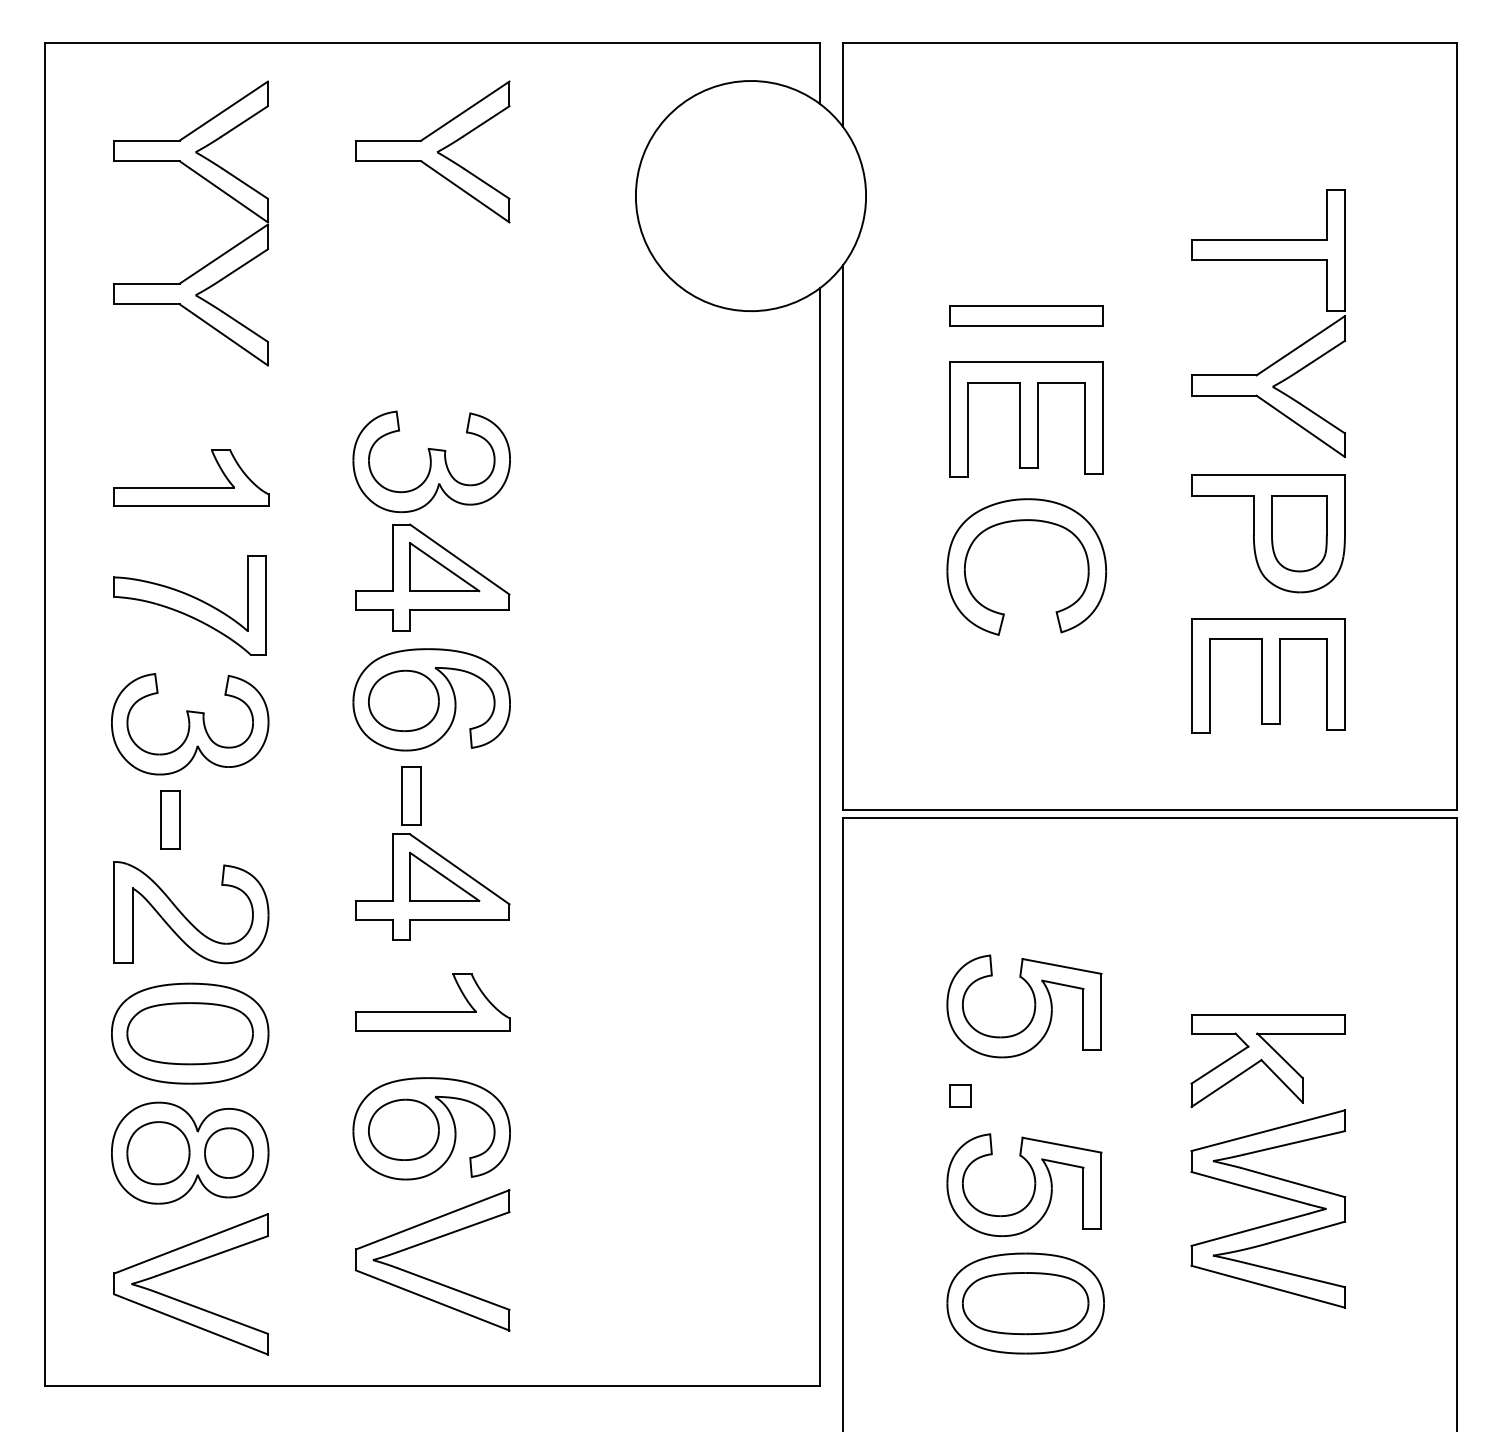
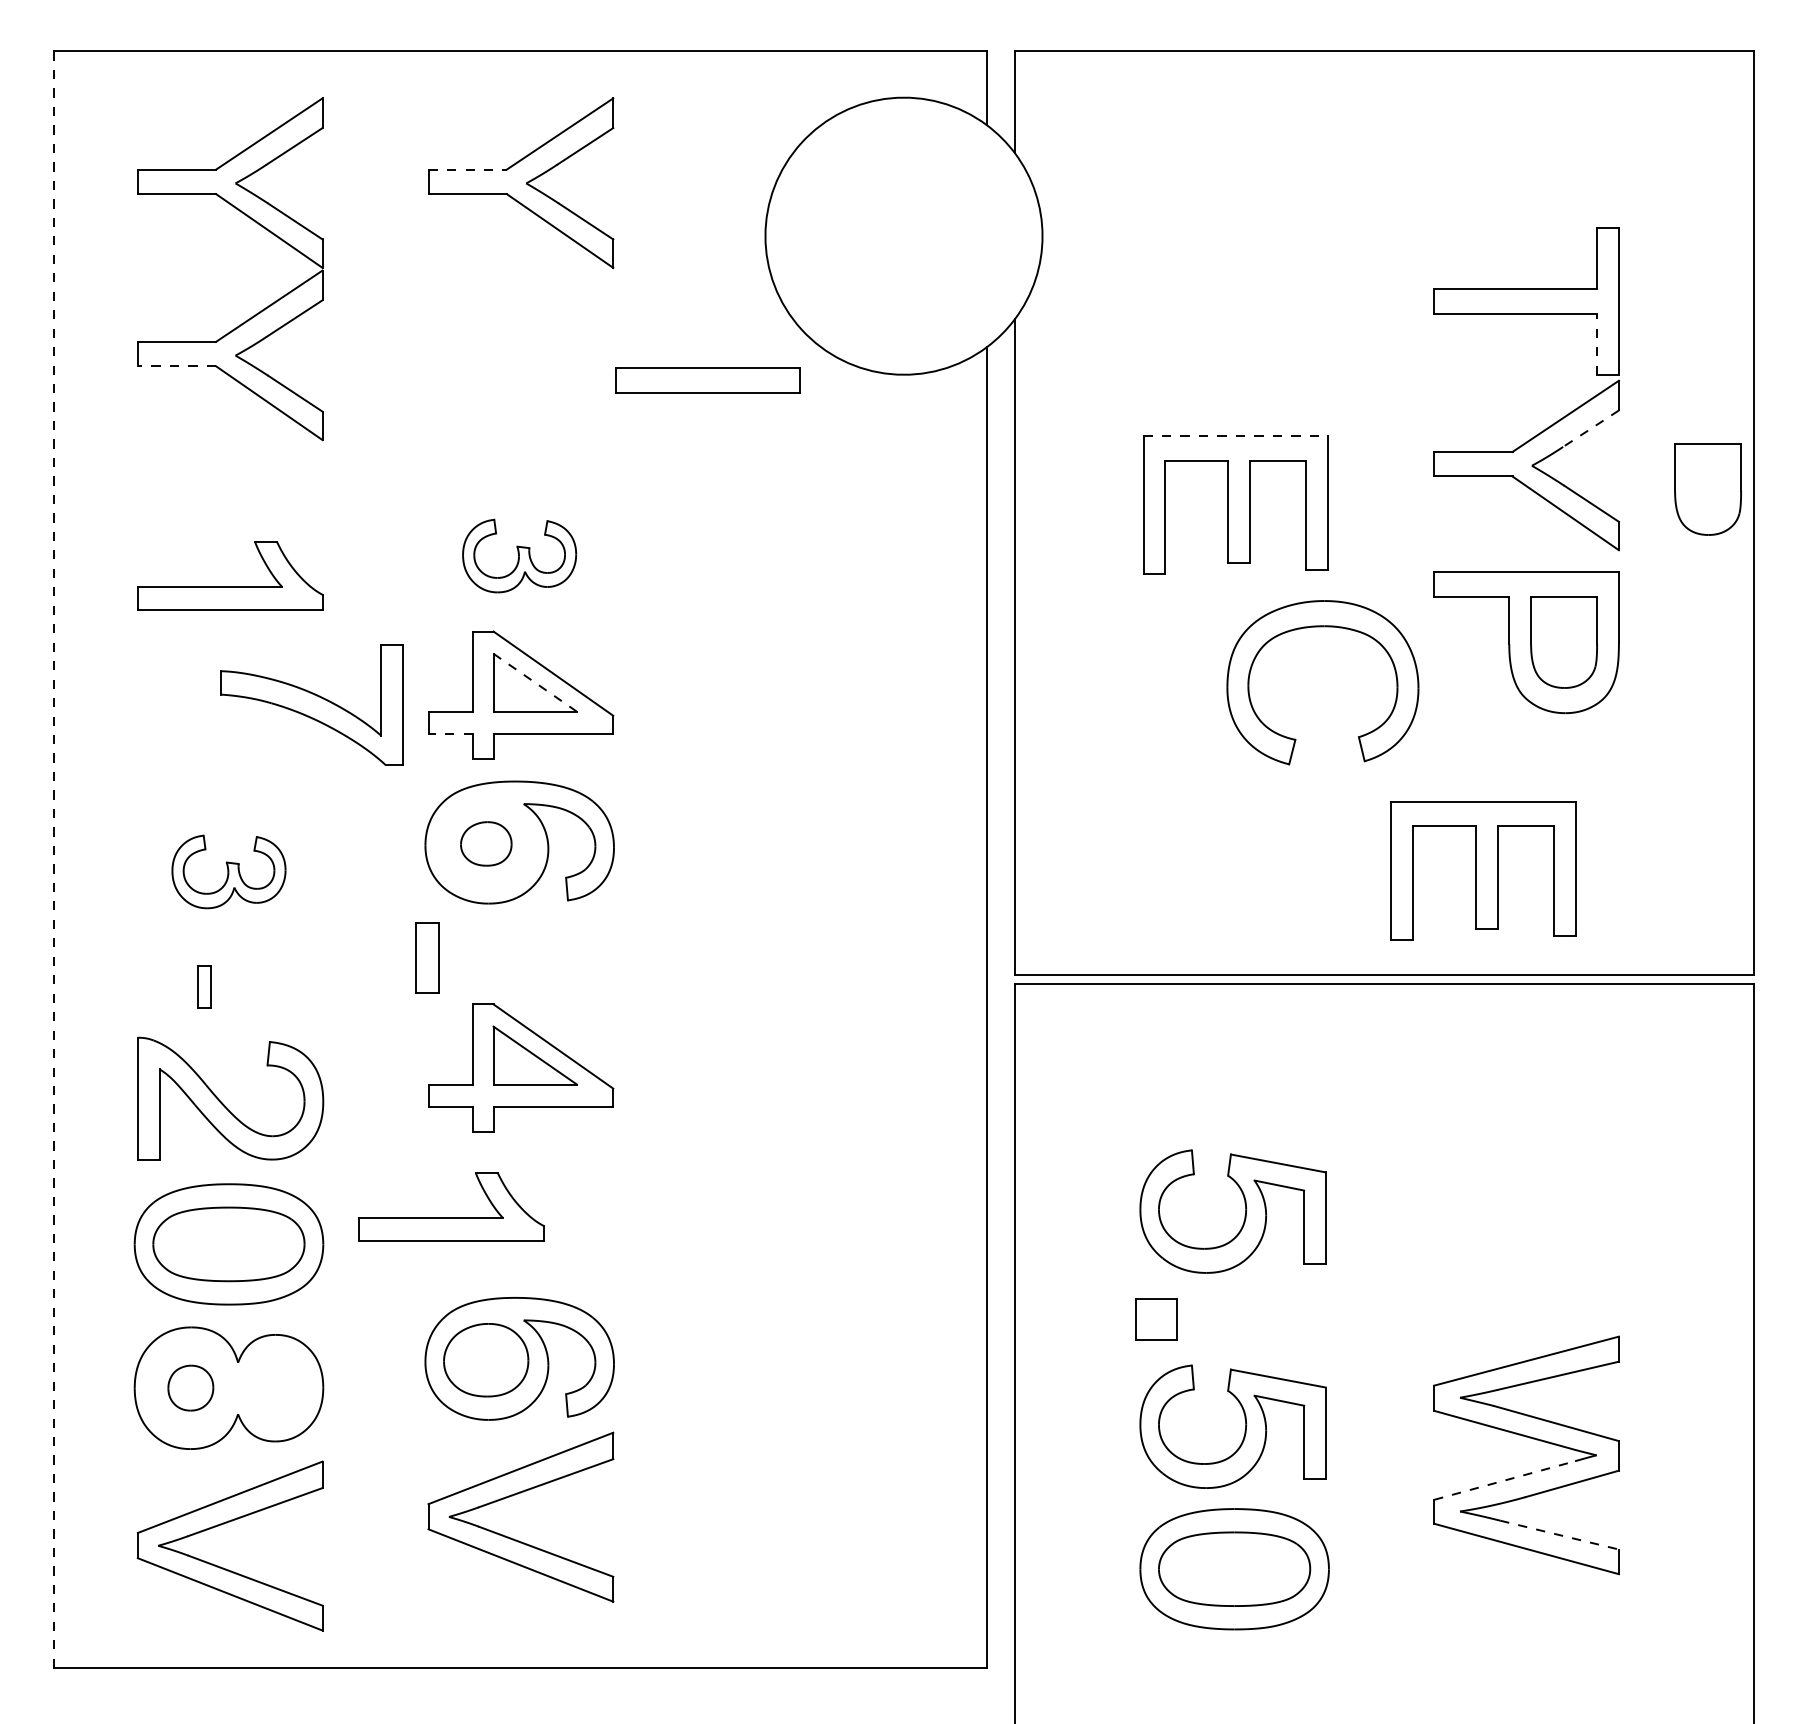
line: (389, 140) -> (468, 169), solid -> dashed
line: (1327, 286) -> (1597, 344), solid -> dashed
line: (146, 304) -> (176, 366), solid -> dashed
part: (1026, 315) -> (707, 380), moved
line: (1321, 355) -> (1590, 428), solid -> dashed
line: (1027, 362) -> (1236, 436), solid -> dashed
part: (1418, 406) -> (1707, 489), added
part: (431, 461) -> (519, 555), size x0.6
part: (1026, 521) -> (1322, 627), moved
line: (444, 566) -> (535, 682), solid -> dashed
part: (189, 605) -> (311, 704), moved
line: (374, 610) -> (450, 734), solid -> dashed
part: (1268, 675) -> (1483, 870), moved
part: (404, 700) -> (486, 843), size x0.6
line: (45, 714) -> (54, 860), solid -> dashed
part: (189, 723) -> (228, 871), size x0.6
part: (411, 795) -> (427, 957), moved
part: (169, 819) -> (204, 986), size x0.6
part: (433, 1011) -> (451, 1217), moved
part: (1268, 1061) -> (1526, 1277), removed
part: (960, 1096) -> (1156, 1319), size x1.6
part: (158, 1152) -> (190, 1387), size x0.6
part: (228, 1152) -> (275, 1387), removed
line: (1249, 1229) -> (1504, 1480), solid -> dashed
line: (1296, 1275) -> (1560, 1535), solid -> dashed

